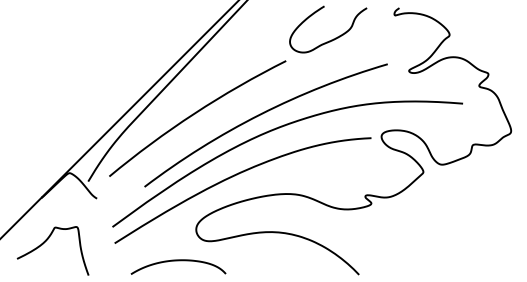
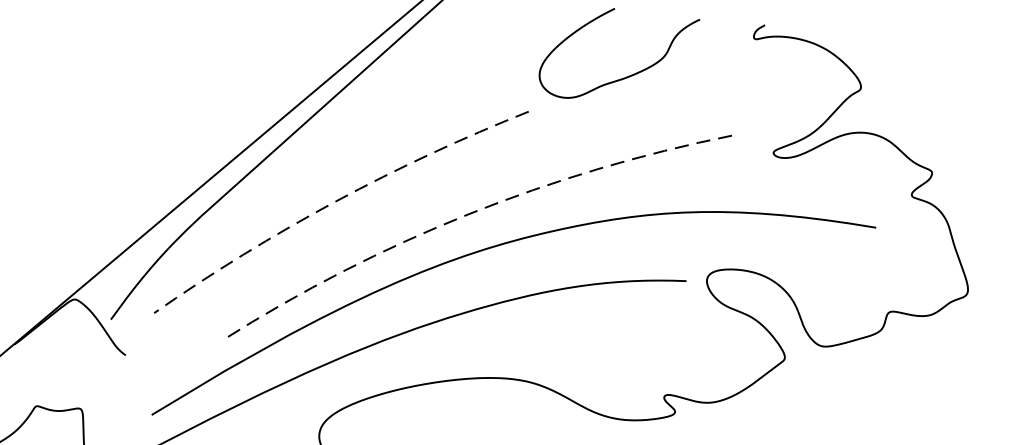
arc: (194, 113) -> (335, 201), solid -> dashed
arc: (260, 114) -> (467, 214), solid -> dashed

